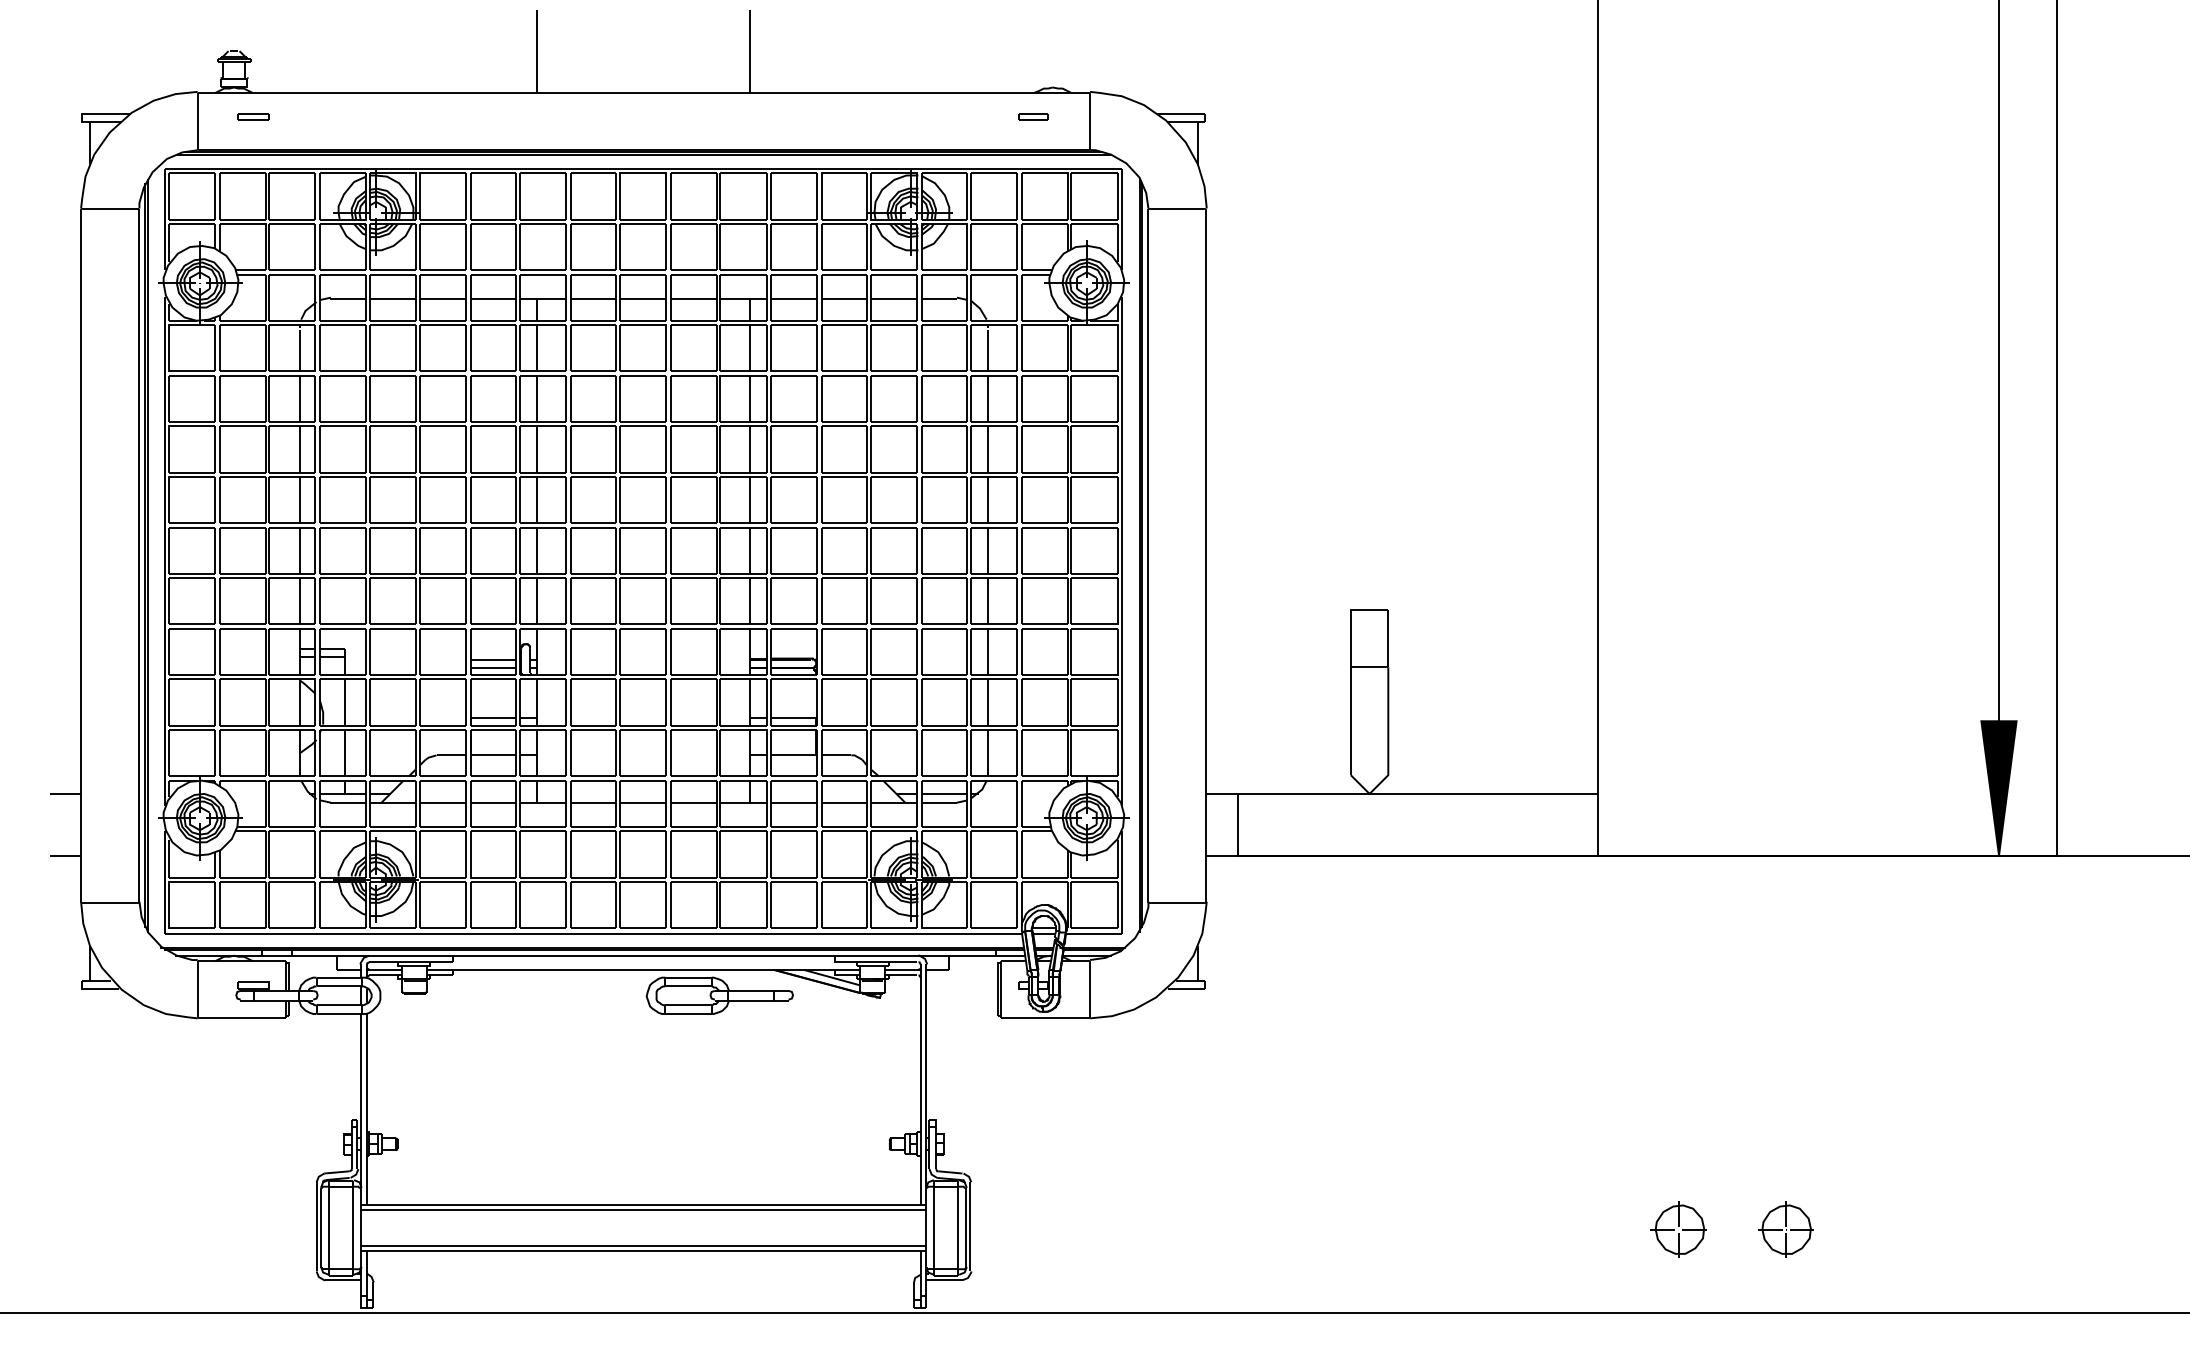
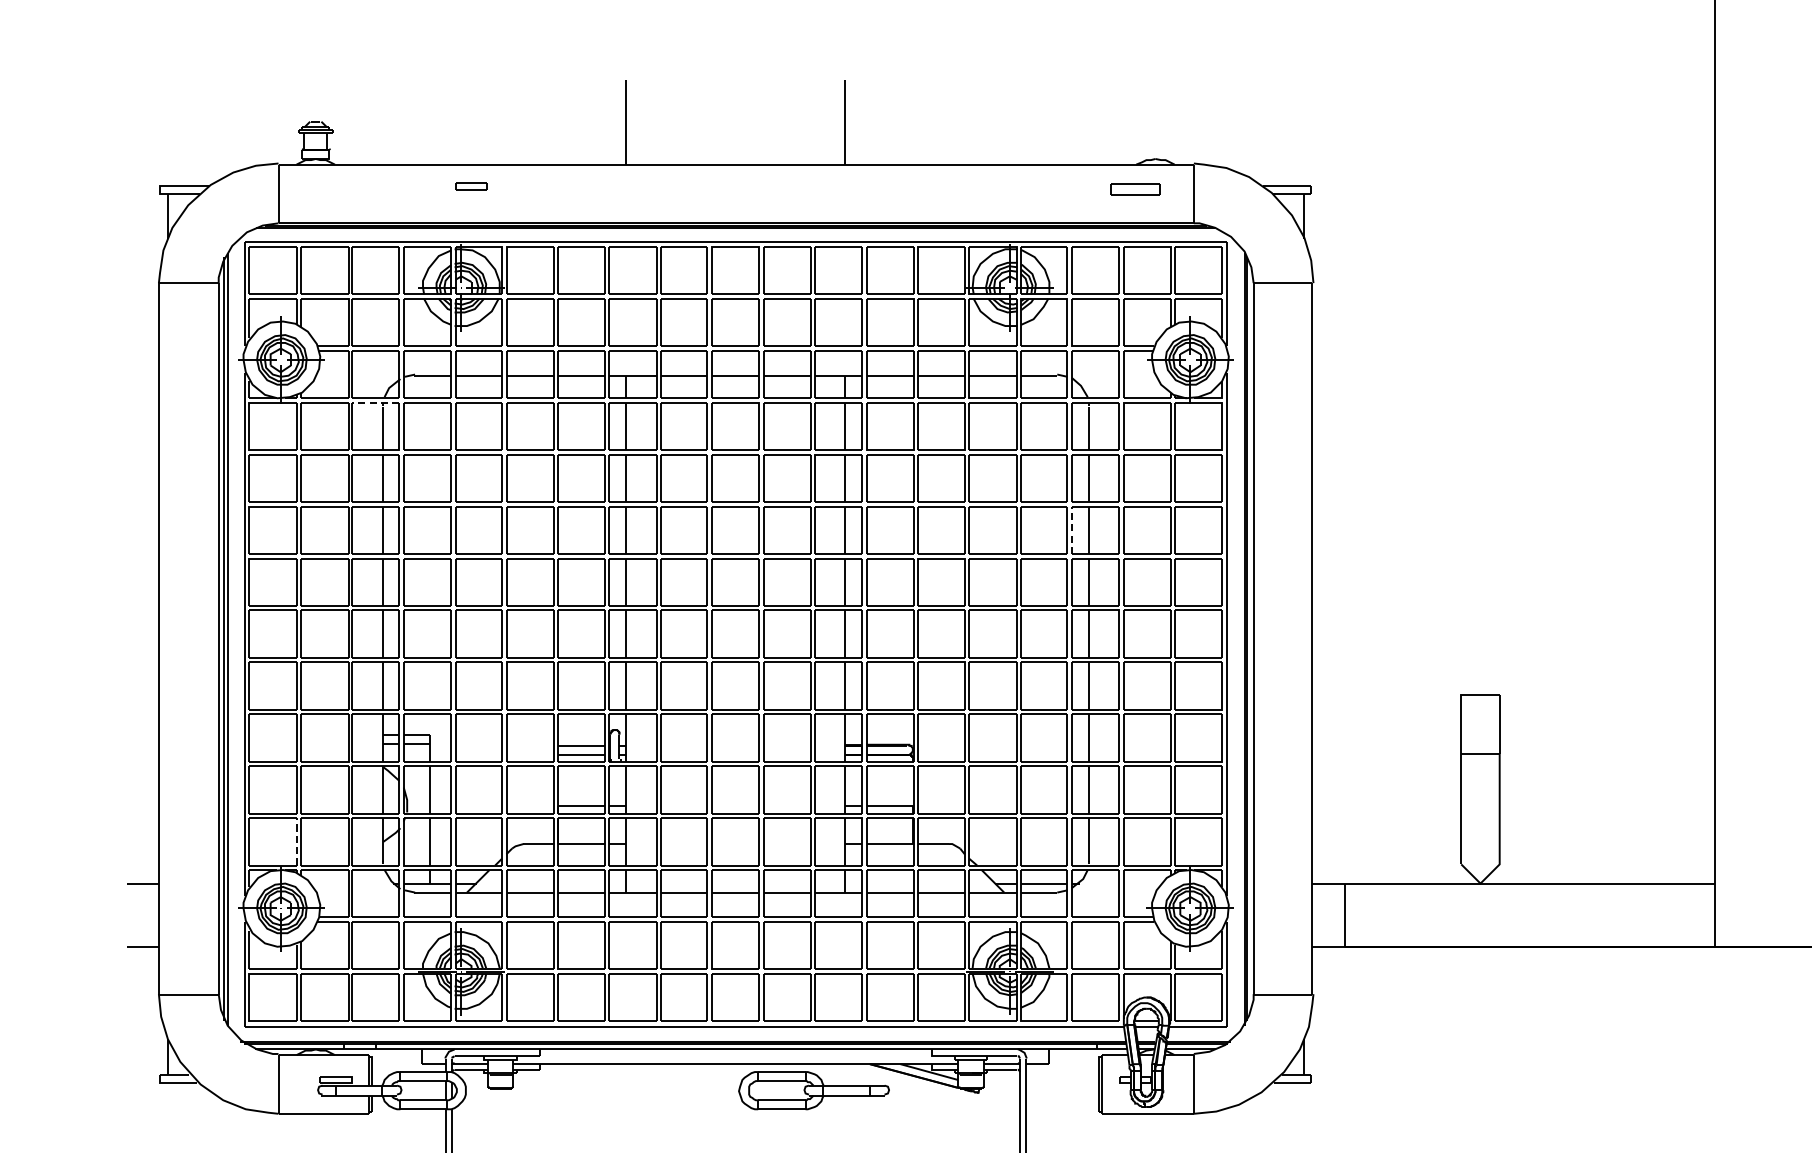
part: (253, 116) -> (471, 185), moved
part: (1033, 116) -> (1135, 188), size x1.6
line: (291, 325) -> (374, 403), solid -> dashed
line: (971, 448) -> (1072, 529), solid -> dashed
line: (215, 752) -> (296, 841), solid -> dashed

